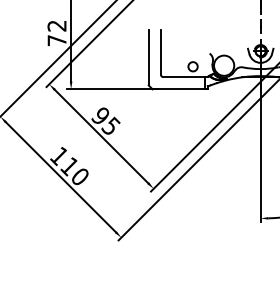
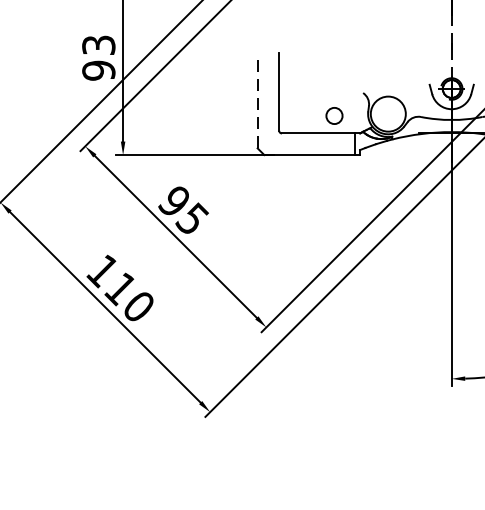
text: (56, 33) -> (97, 58), 72 -> 93
line: (148, 57) -> (257, 99), solid -> dashed

